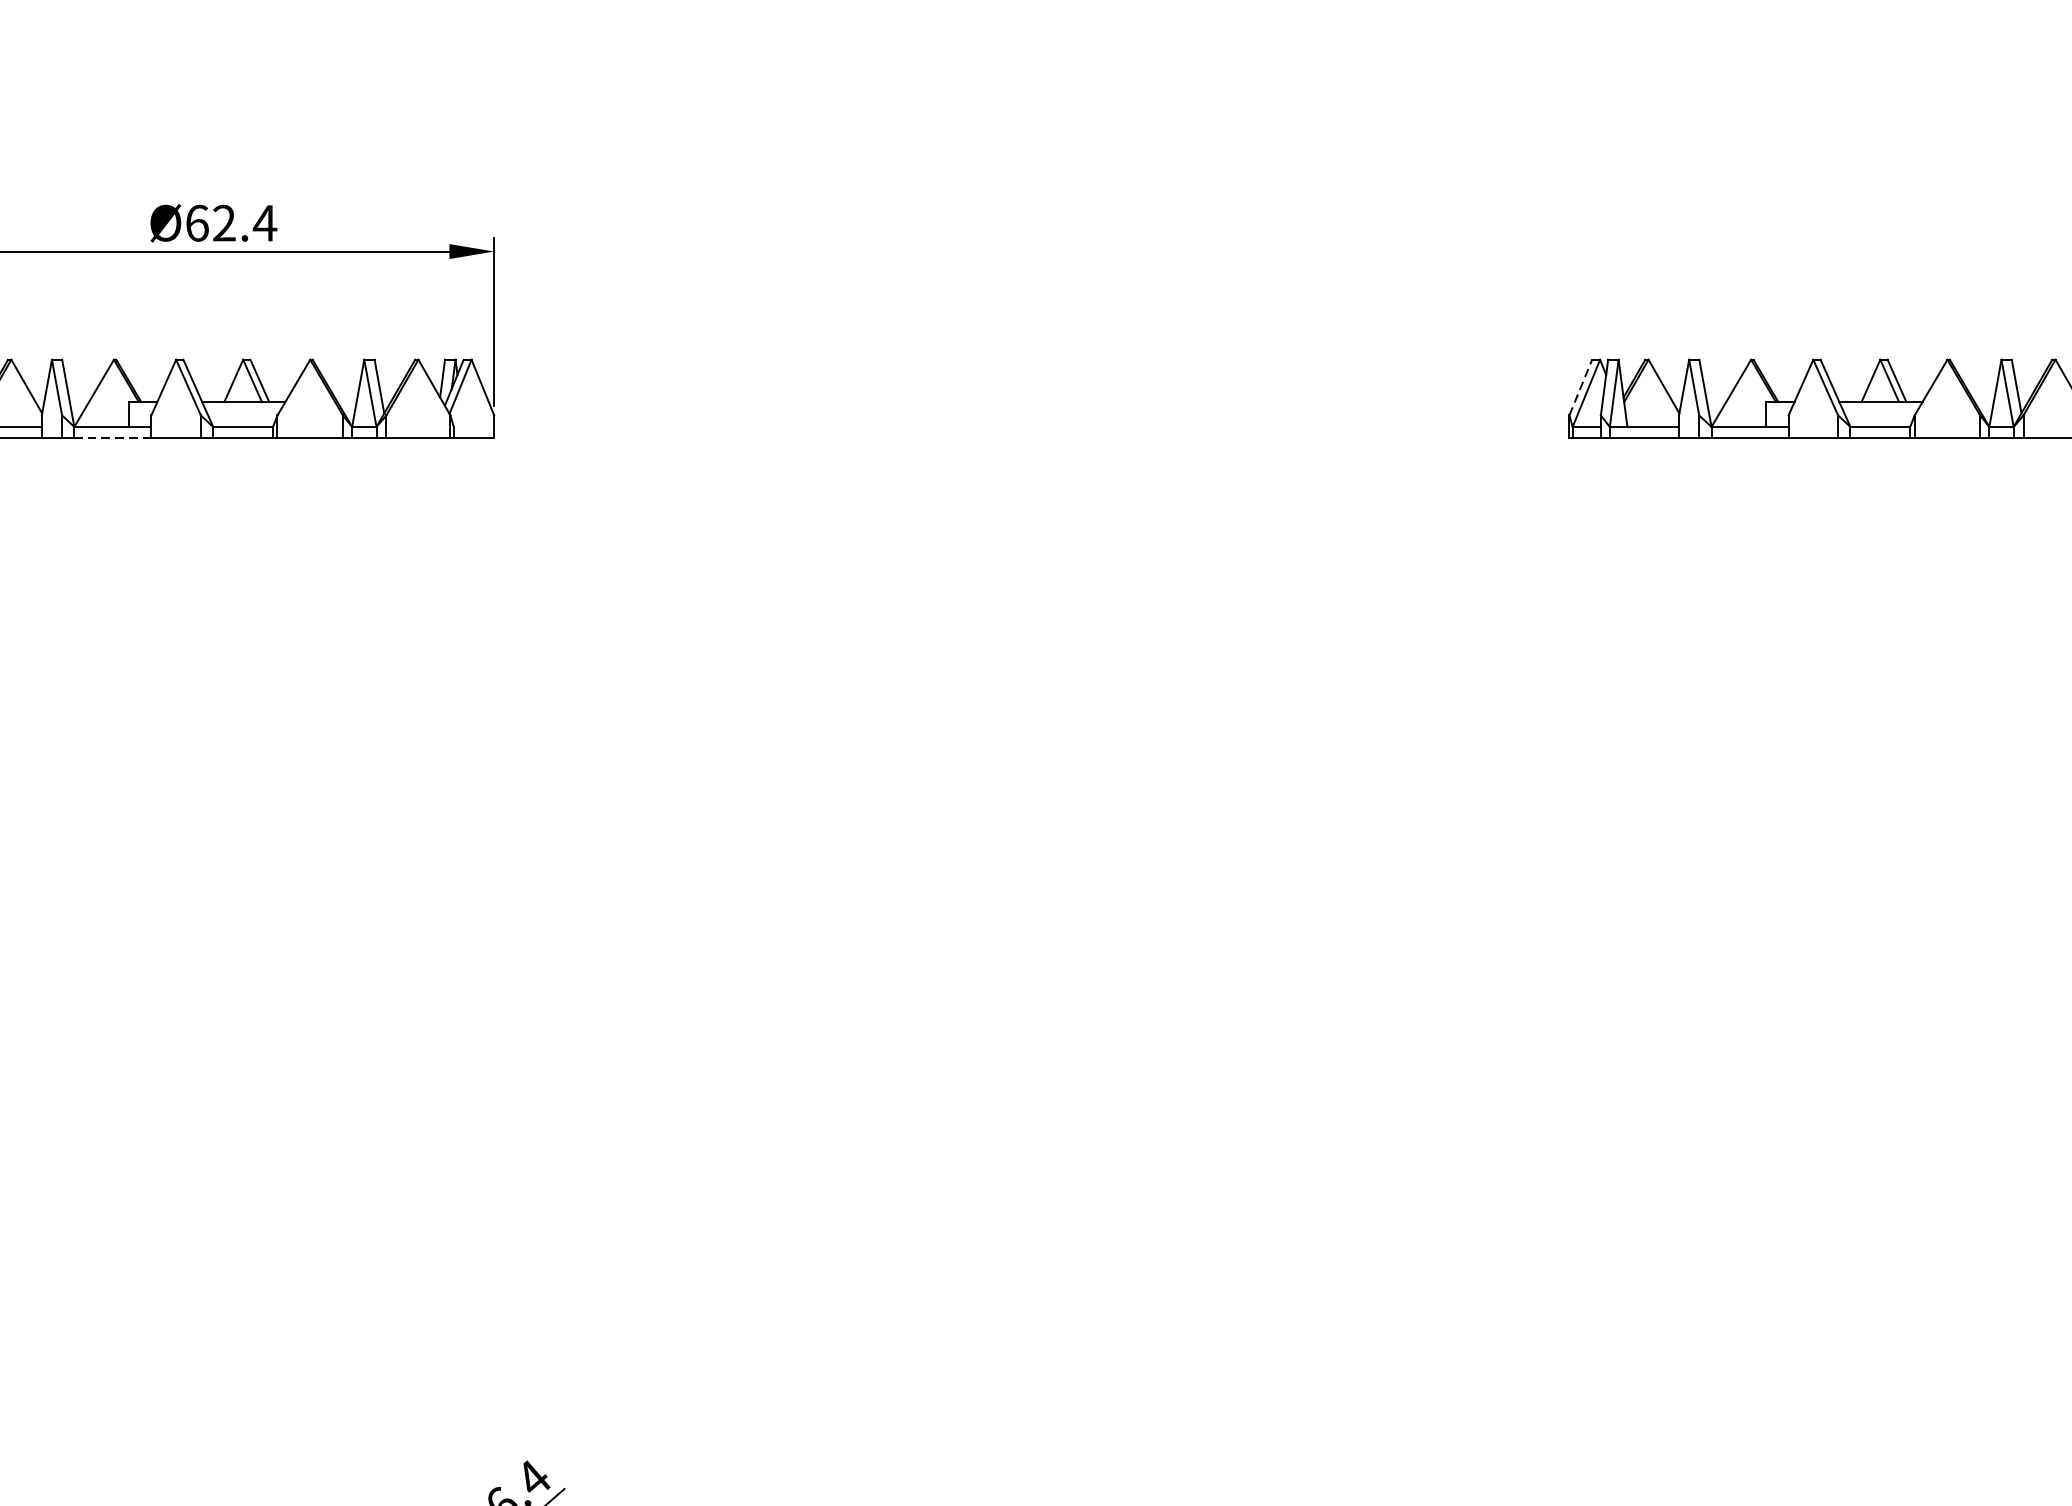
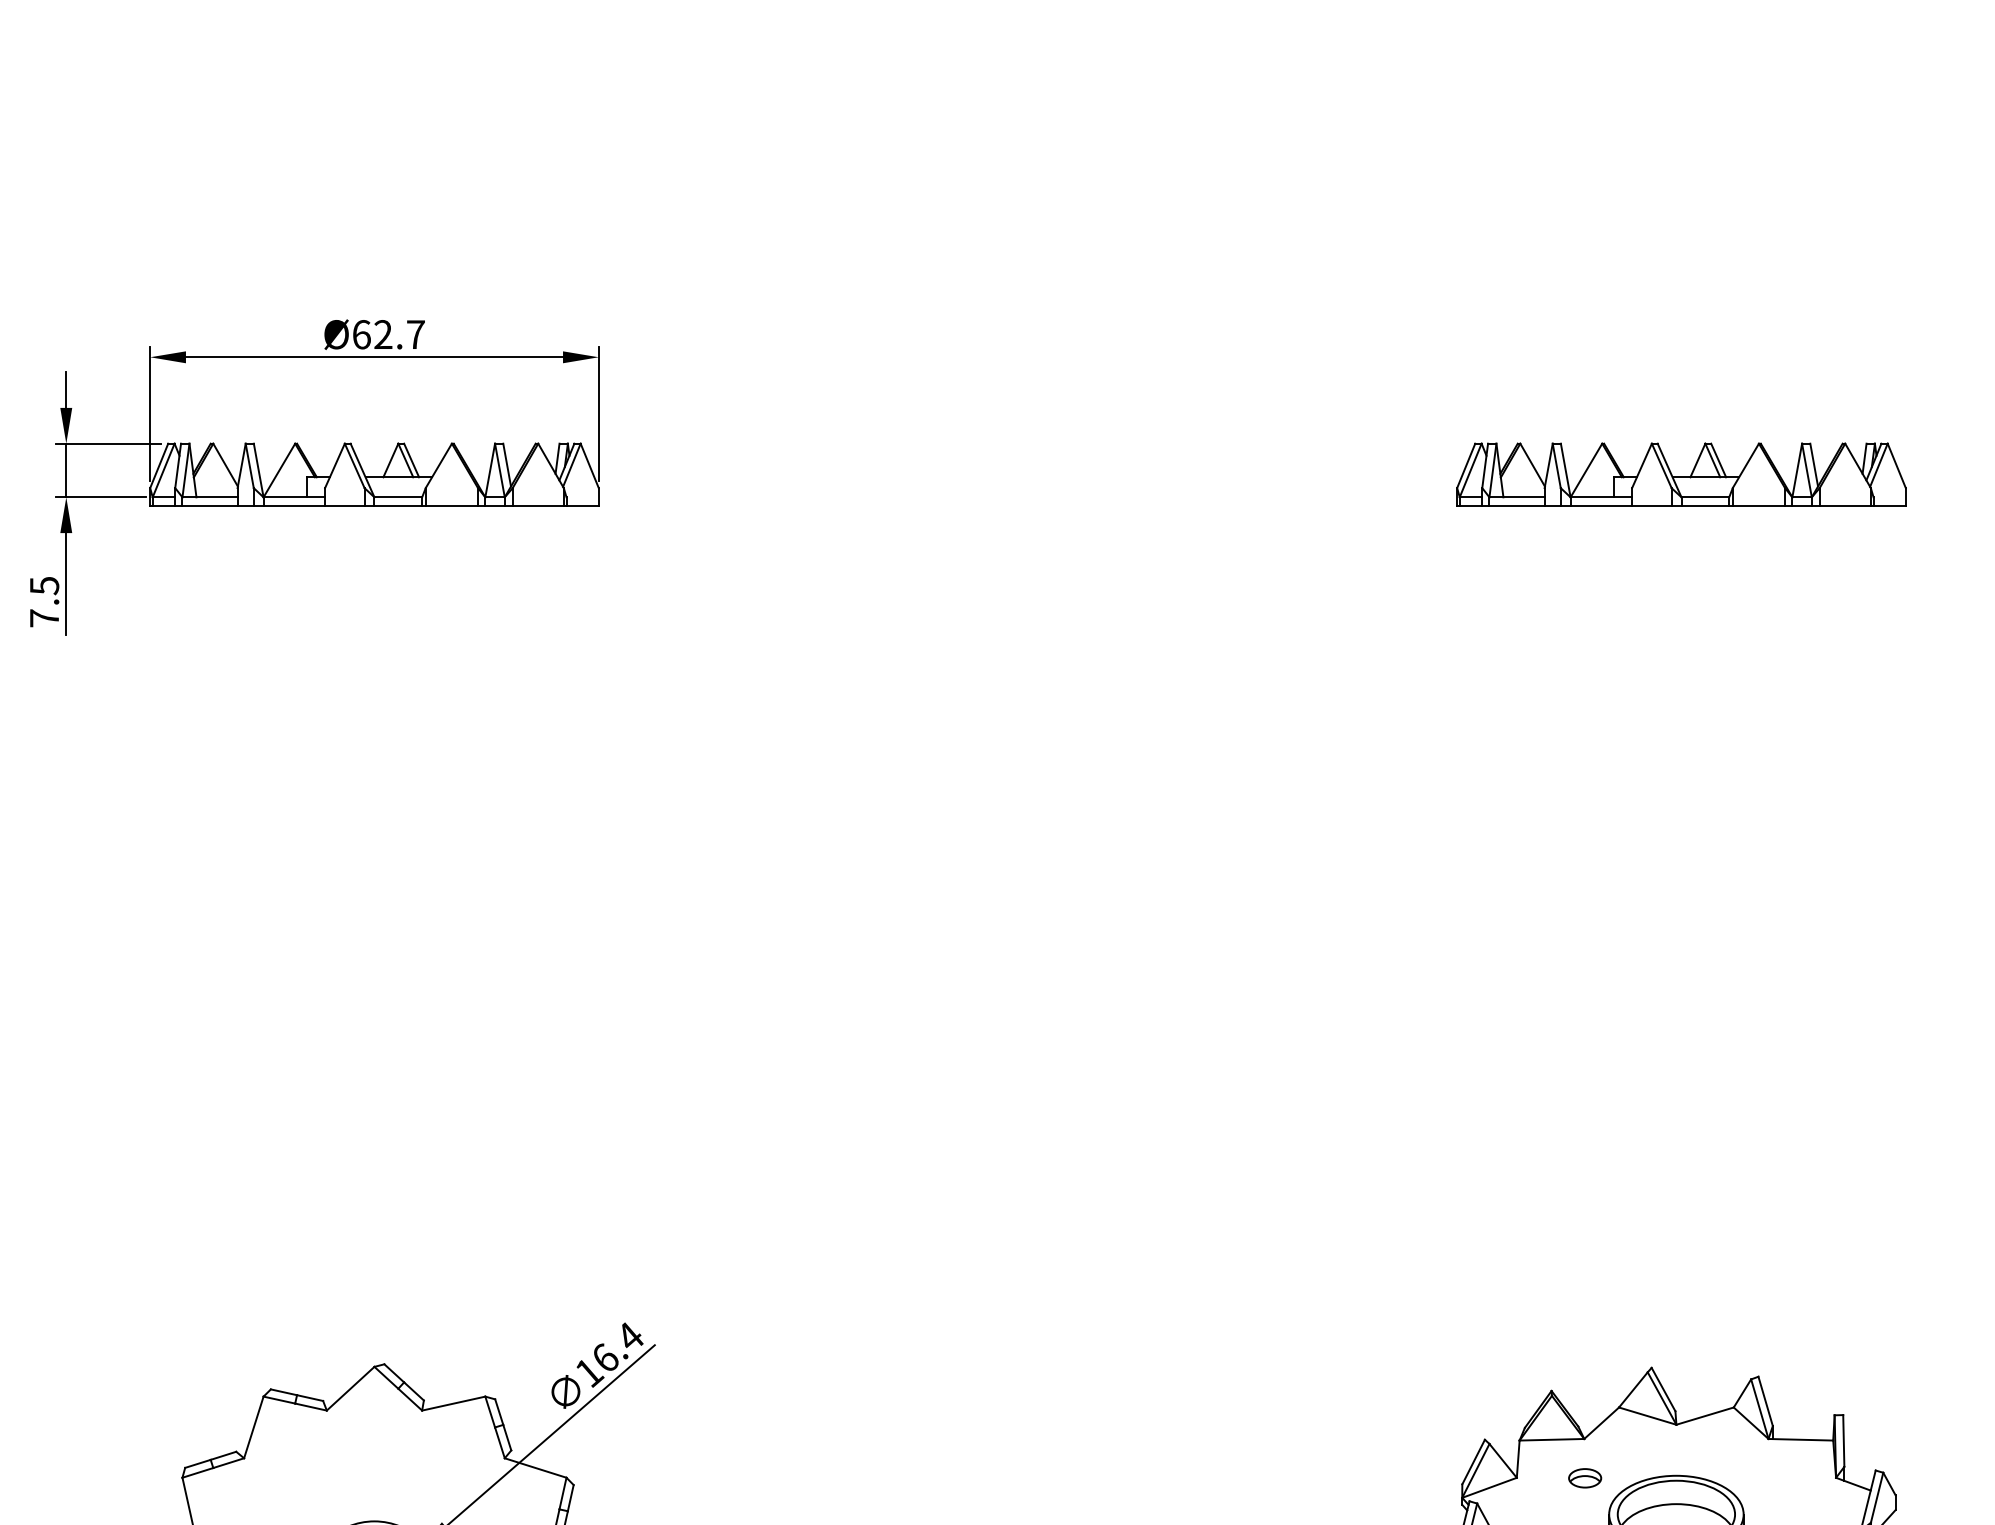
text: (264, 223) -> (415, 334), Ø62.4 -> Ø62.7
line: (1581, 387) -> (1466, 465), dashed -> solid
line: (113, 437) -> (294, 505), dashed -> solid

